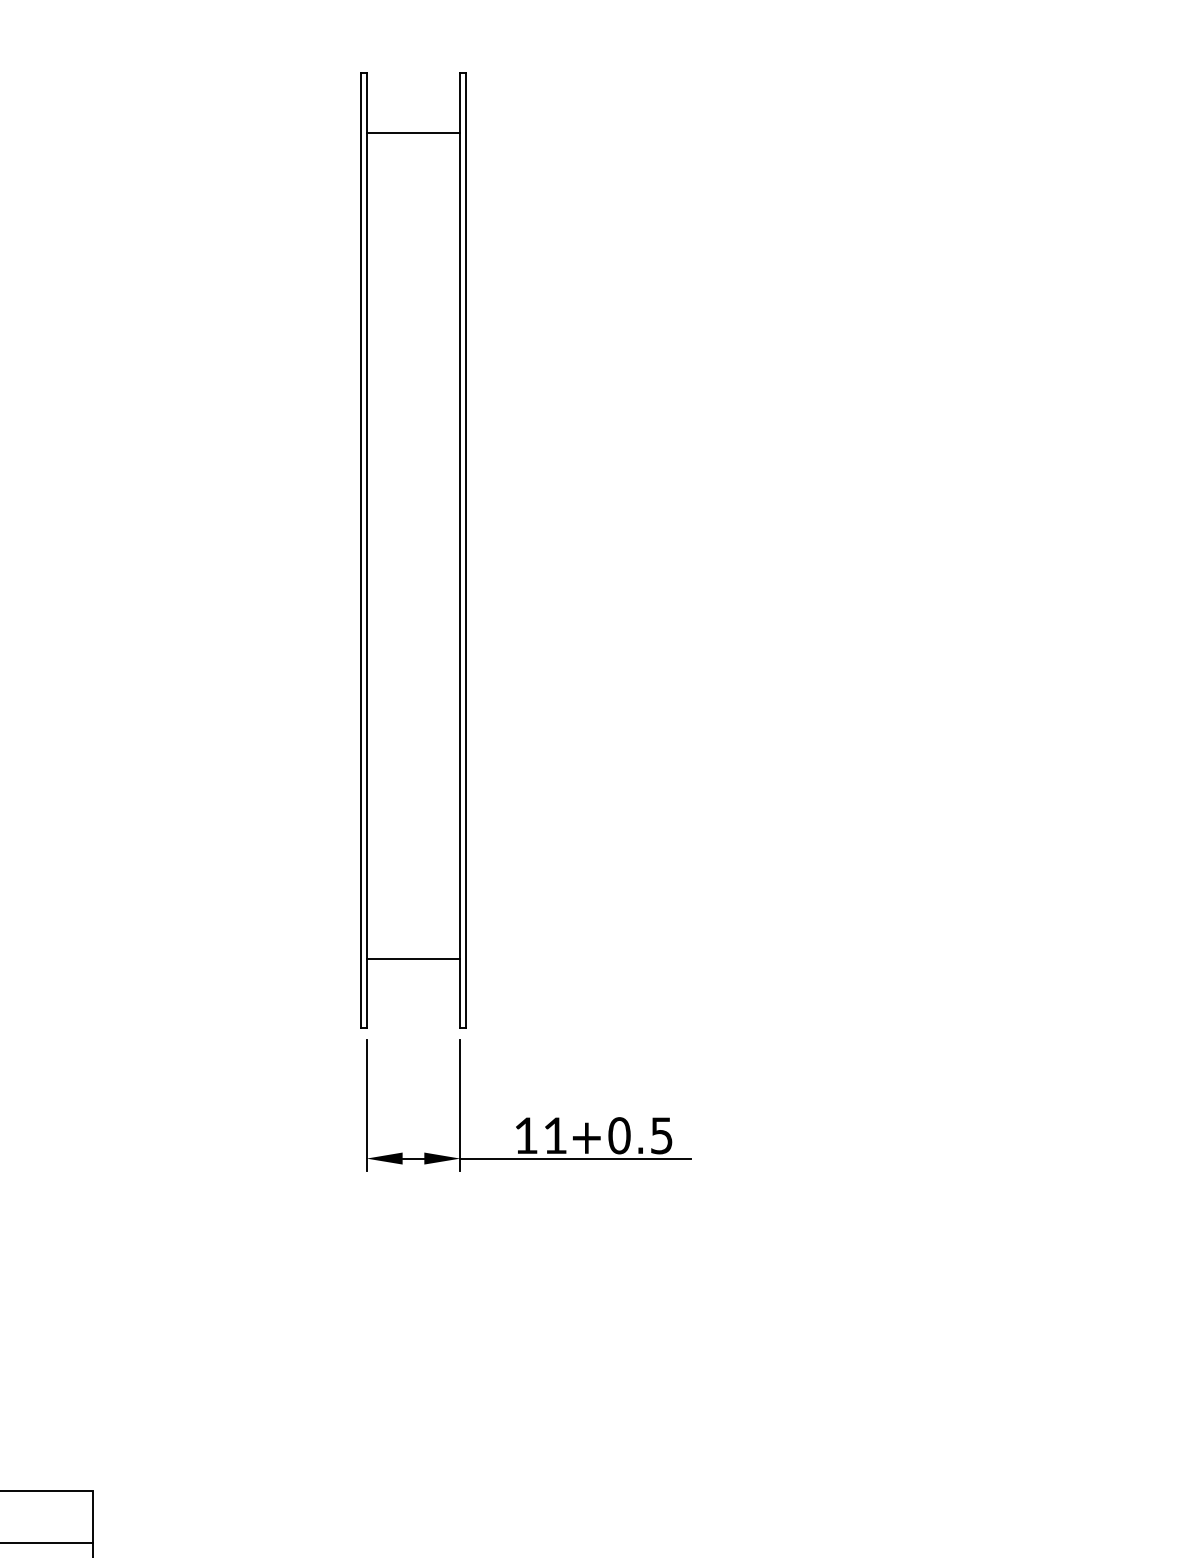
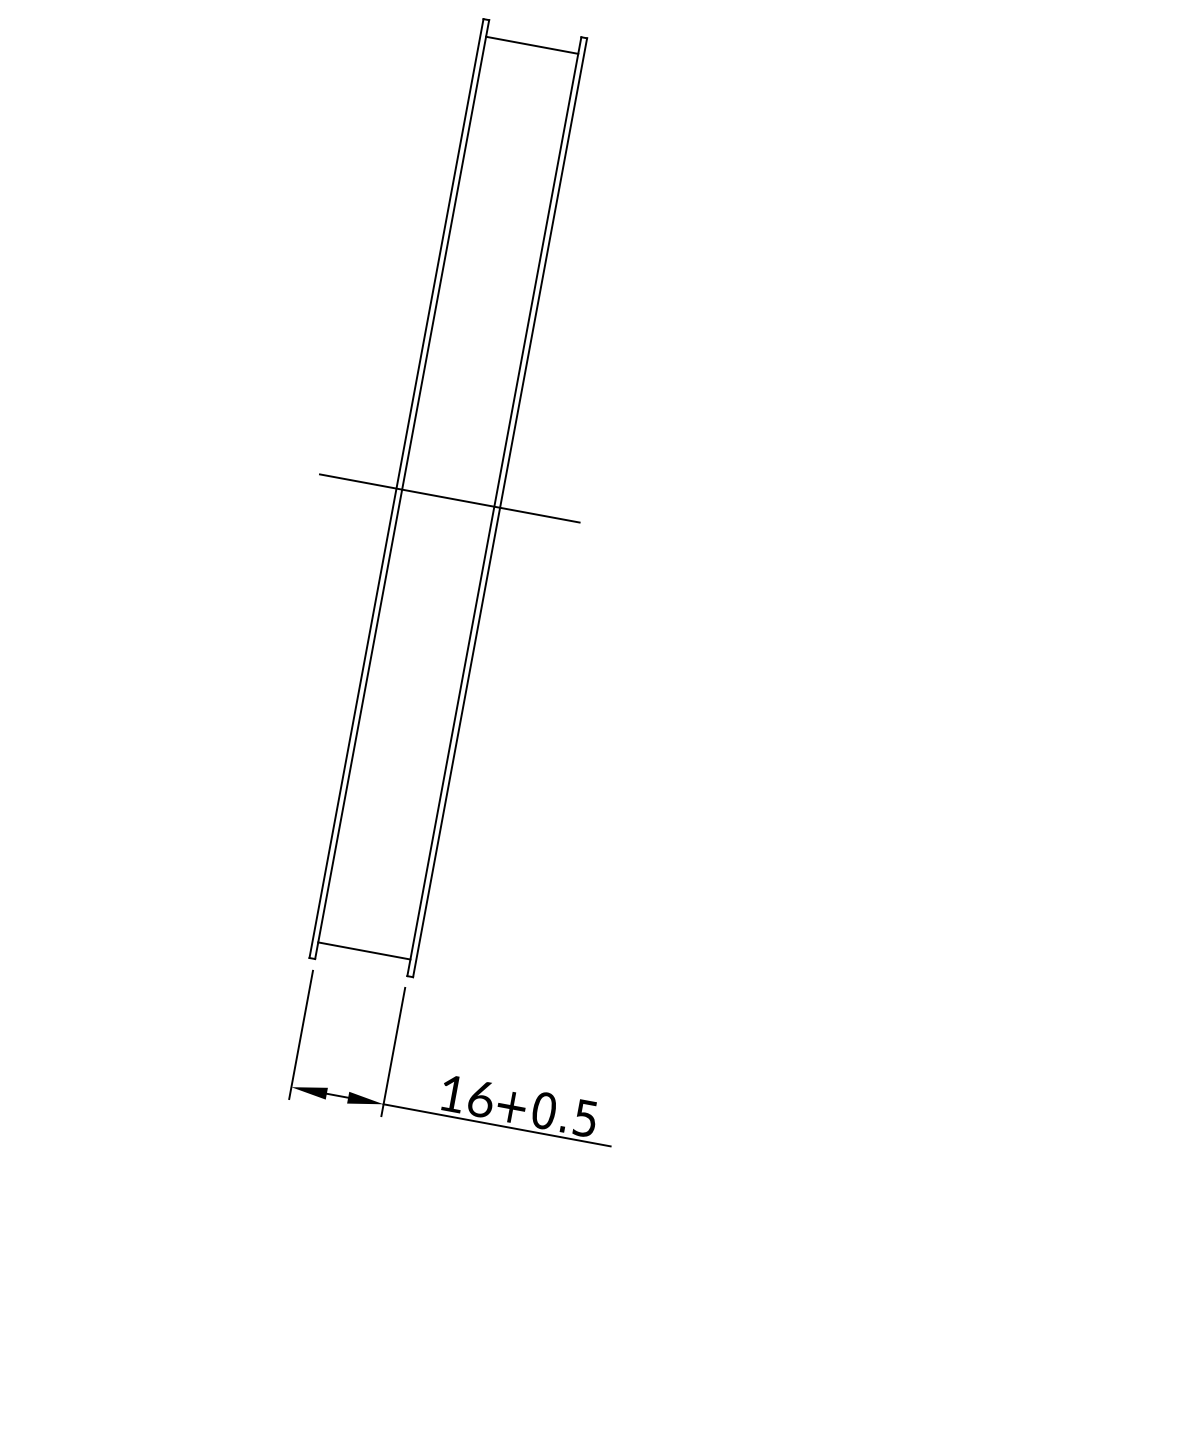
line: (413, 133) -> (532, 45), moved
line: (415, 550) -> (450, 498), added
line: (413, 959) -> (364, 951), moved
text: (555, 1135) -> (481, 1098), 11 -> 16

